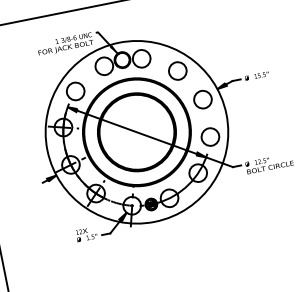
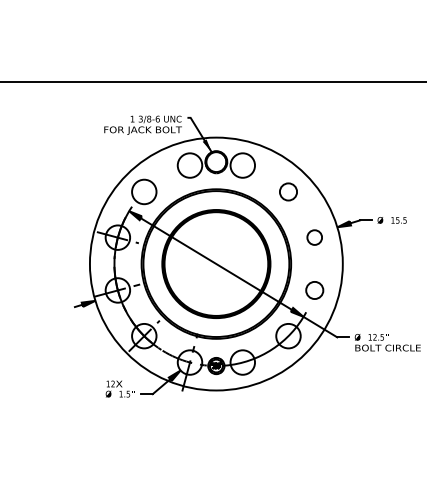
circle: (177, 70) -> (288, 191), size x0.7
circle: (202, 99) -> (314, 237), size x0.6
circle: (210, 137) -> (314, 290), size x0.7

